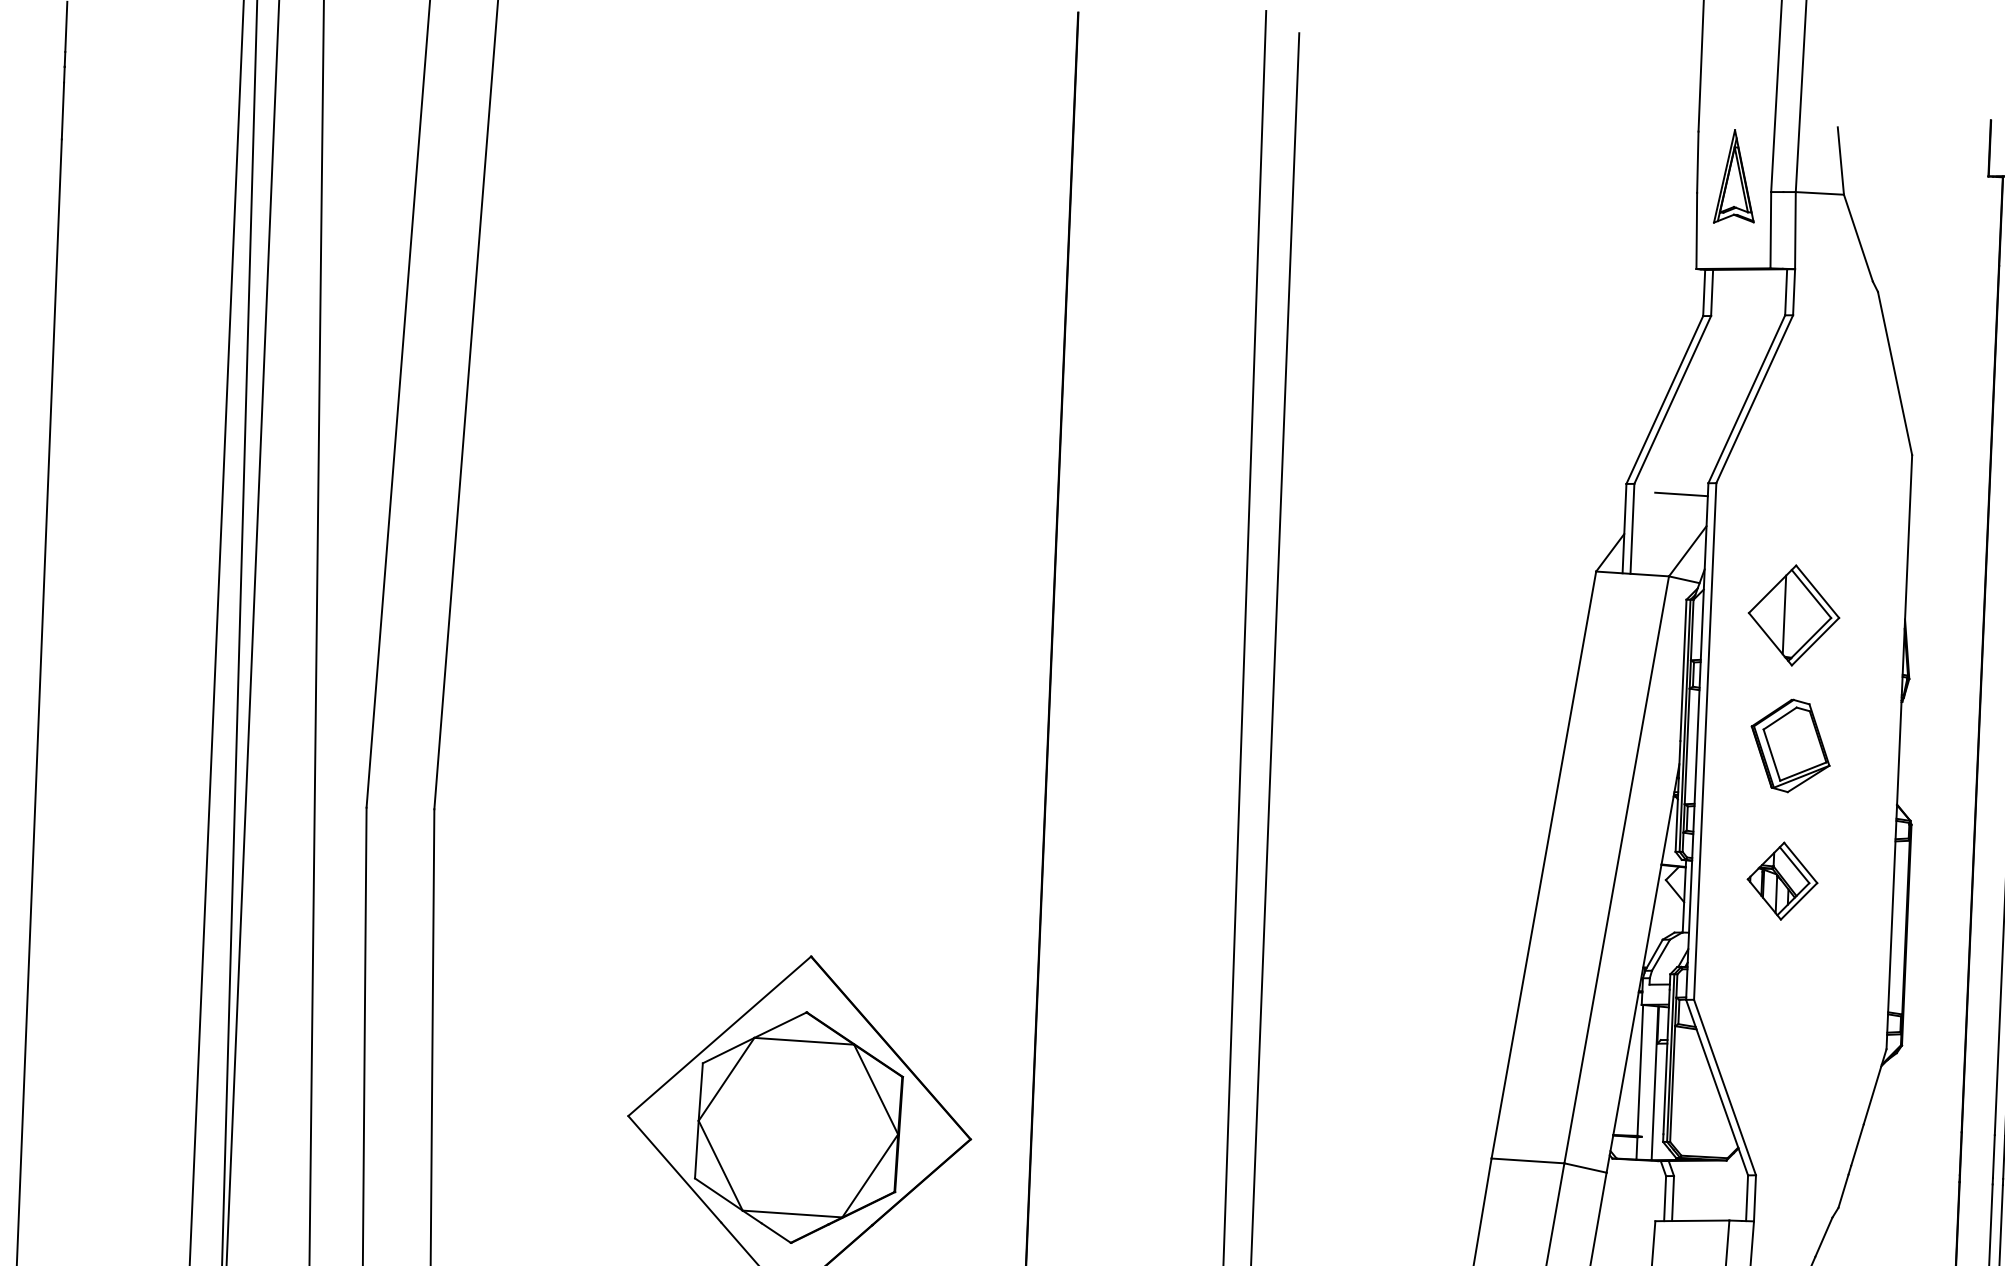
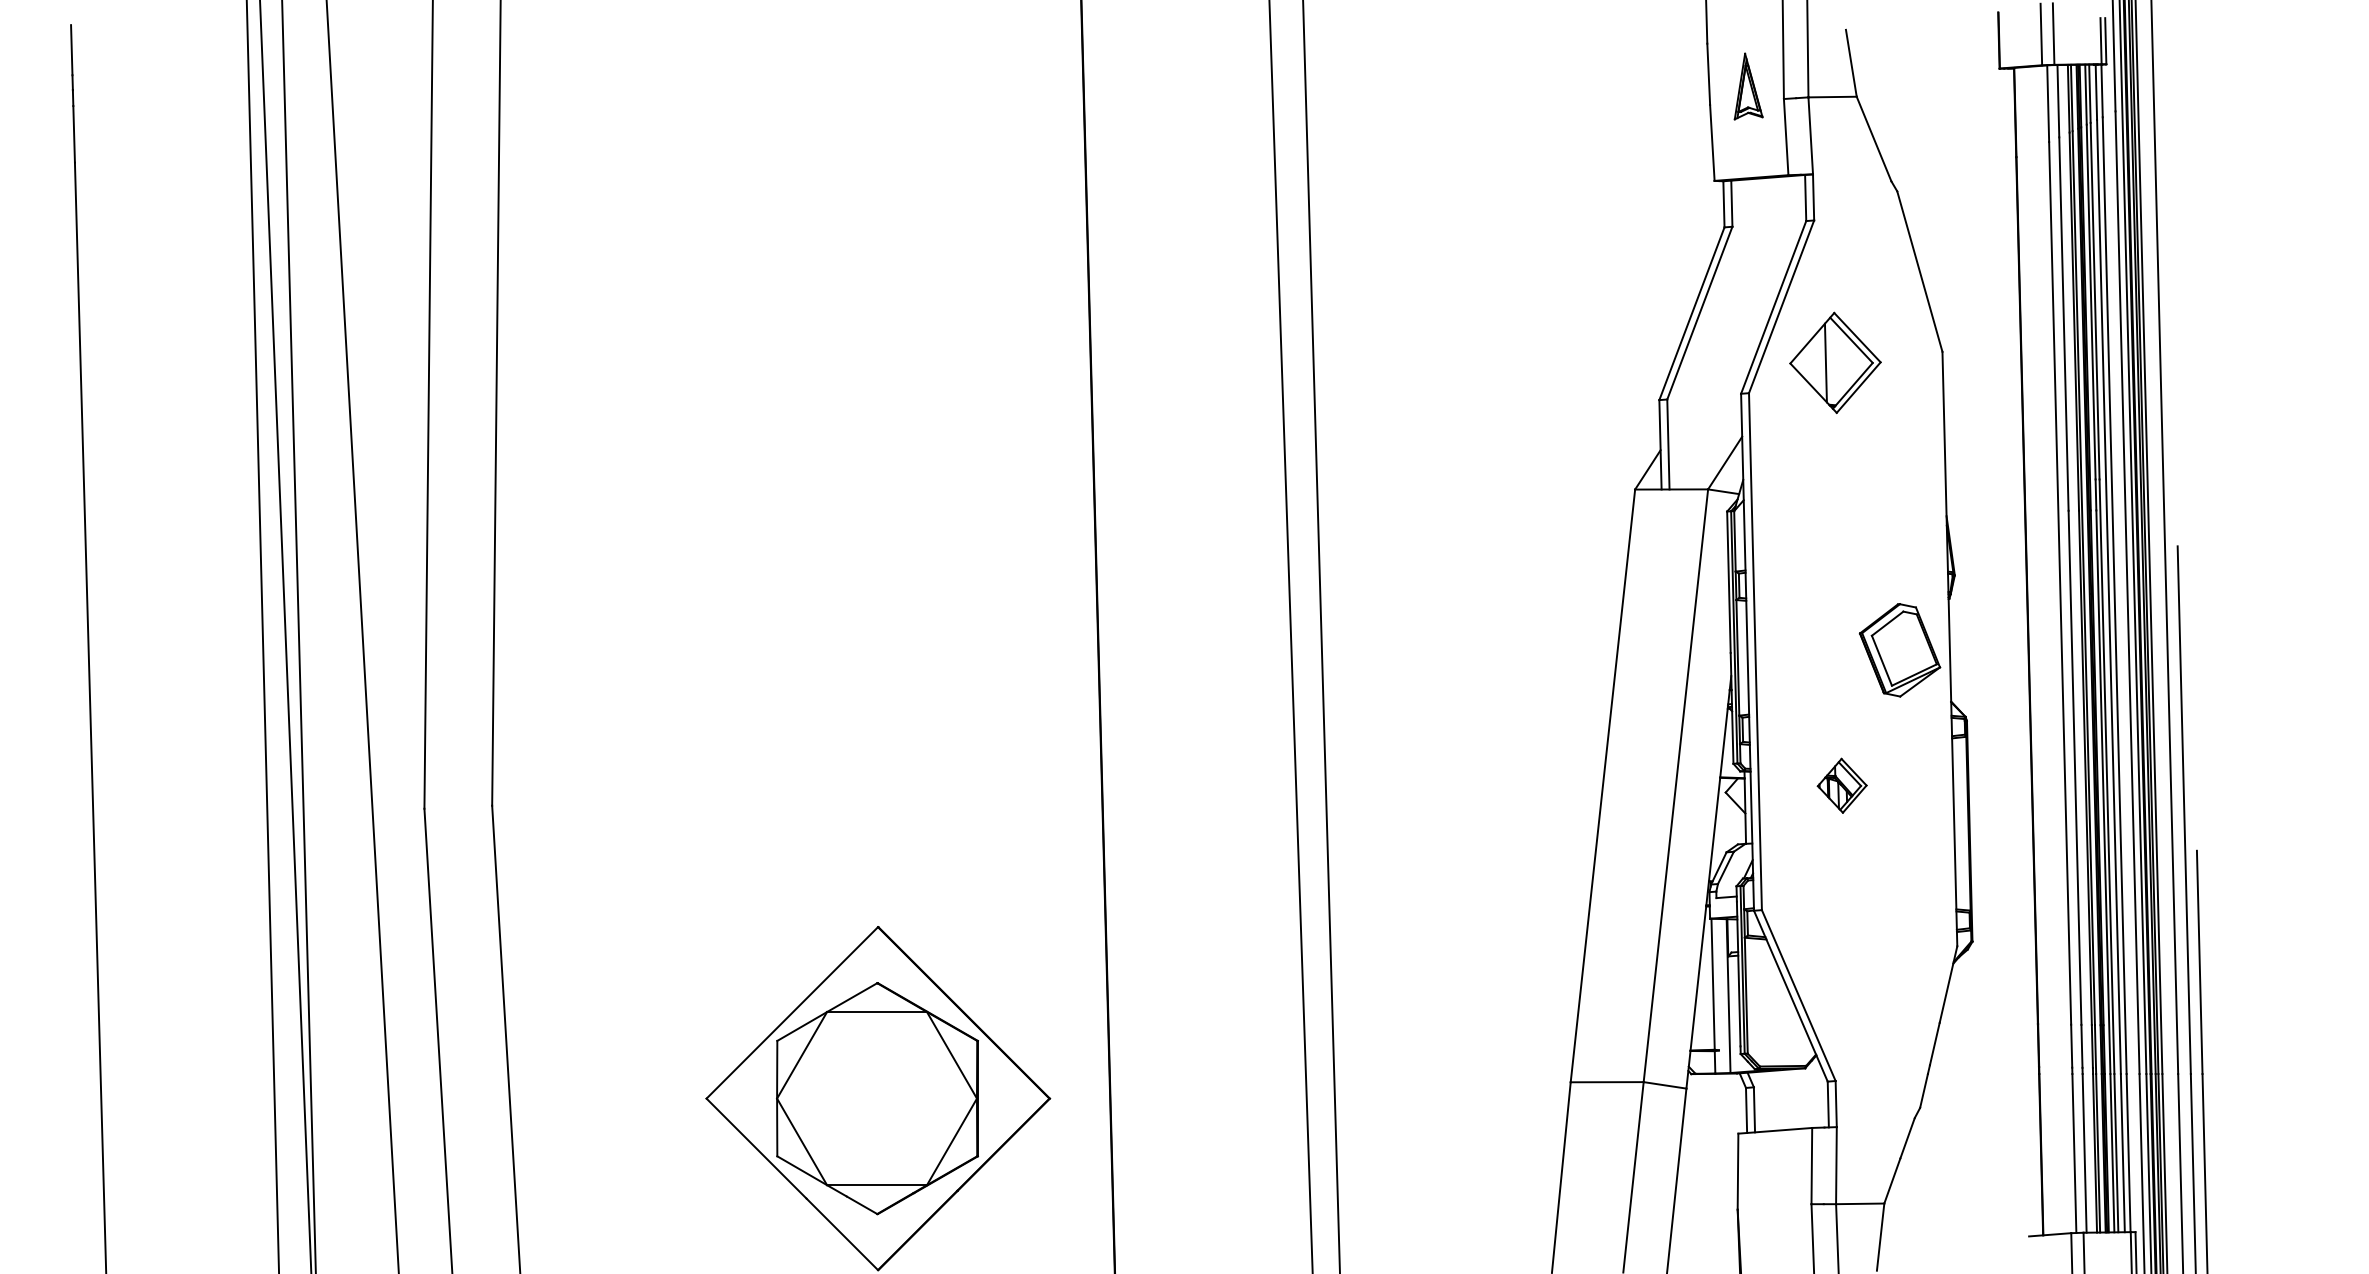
part: (1736, 177) -> (1748, 86), size x0.7
line: (1681, 494) -> (1714, 406), removed
part: (1794, 615) -> (1835, 362), moved
part: (1790, 746) -> (1899, 650), moved
part: (1782, 880) -> (1842, 785), size x0.7

